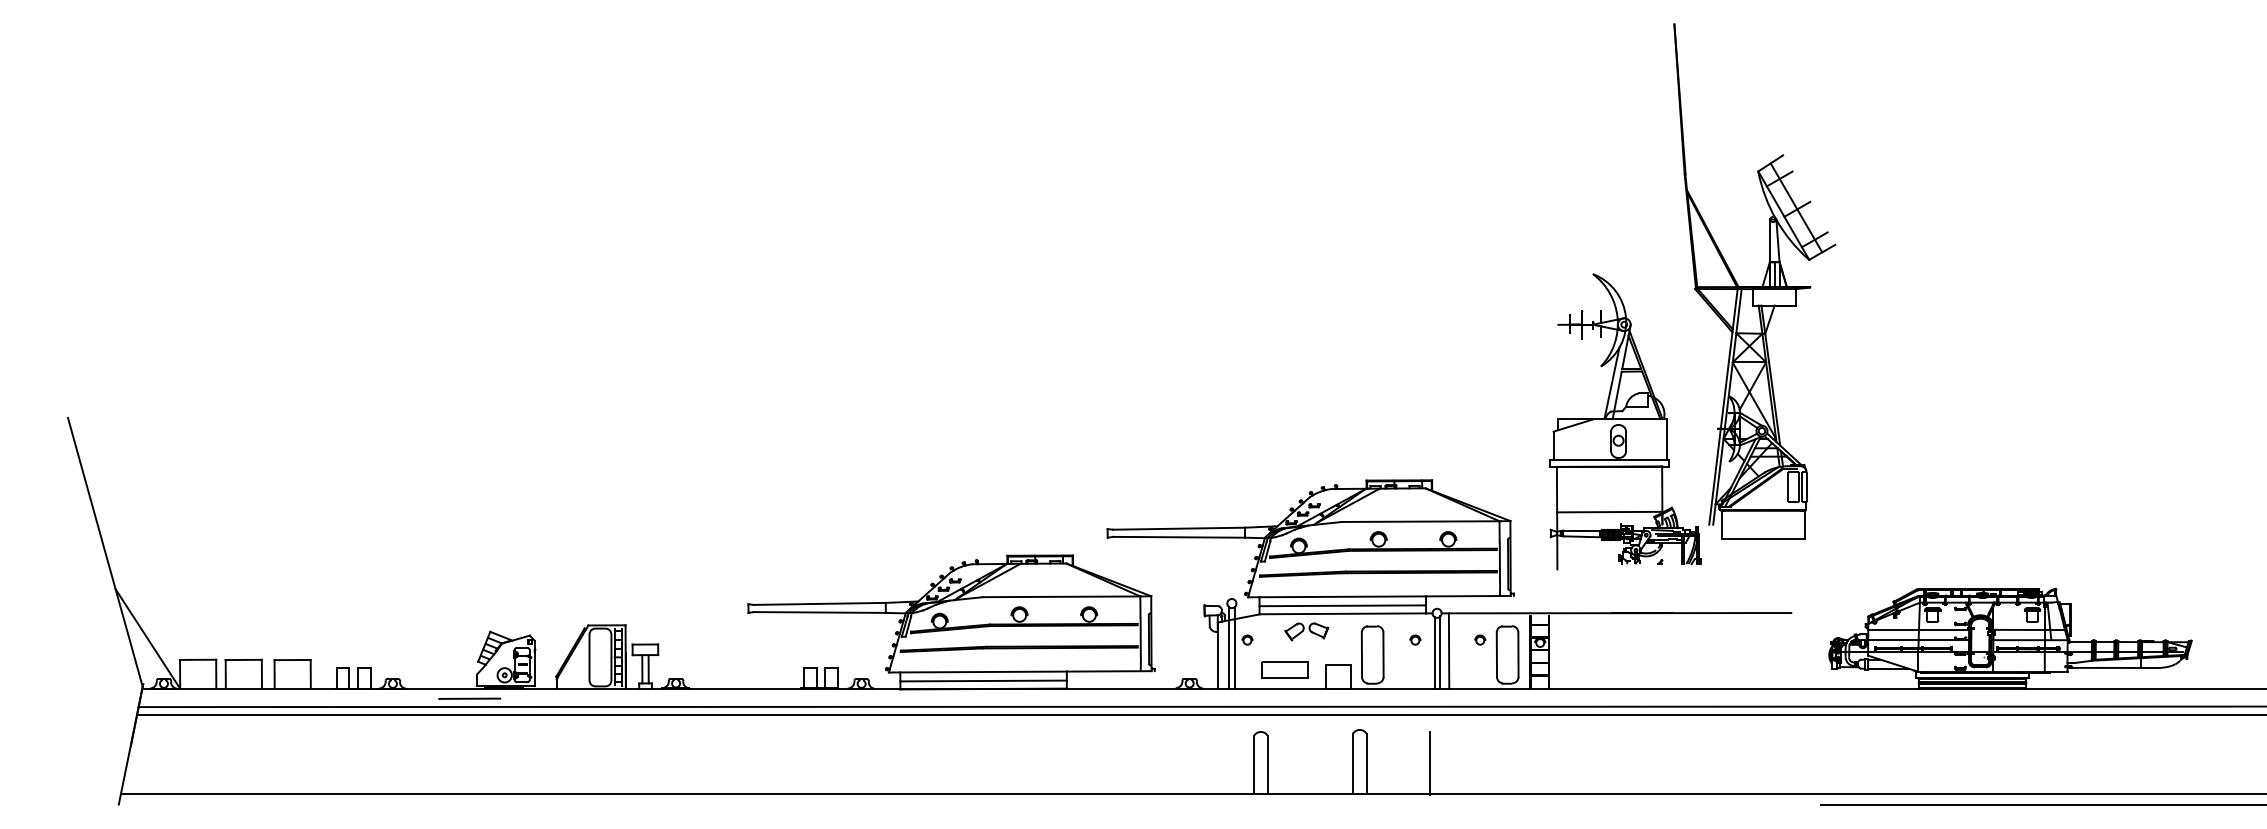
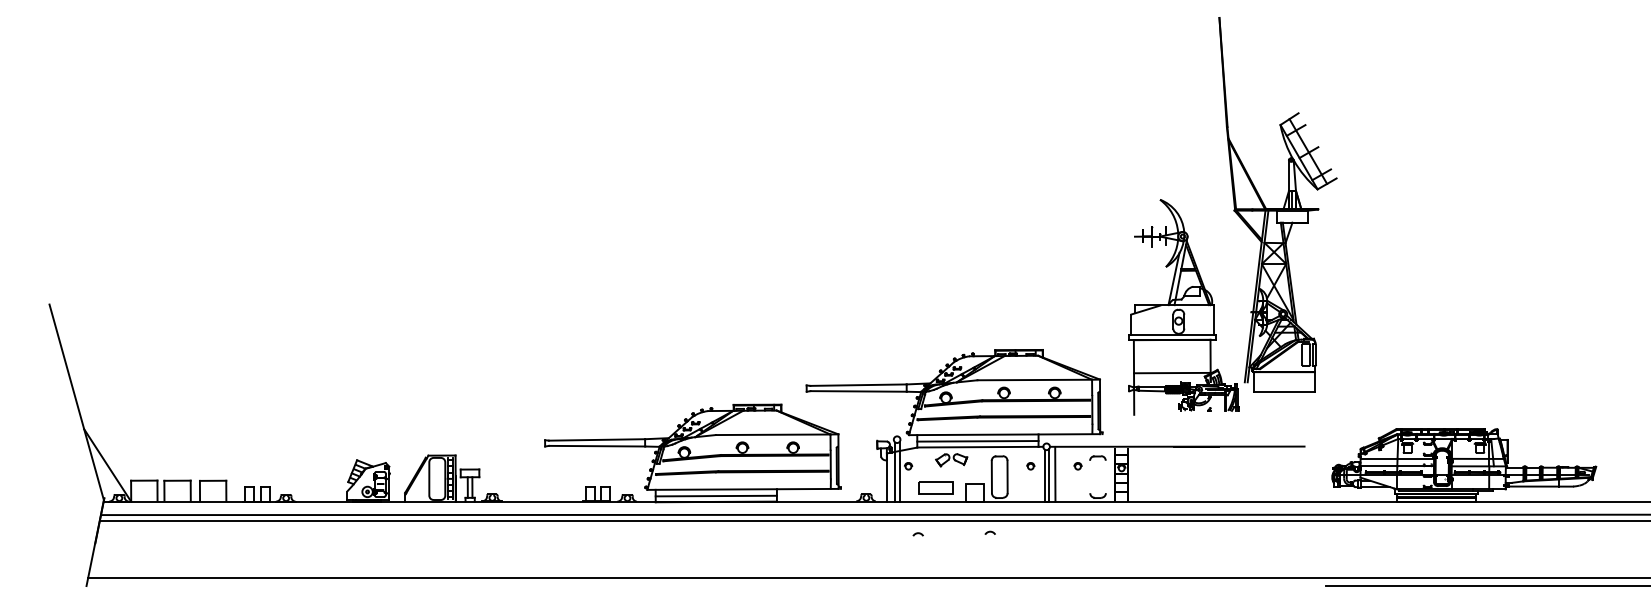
line: (1497, 654) -> (1090, 476), removed
line: (1517, 654) -> (1105, 476), removed
line: (468, 698) -> (341, 508), removed
line: (1353, 762) -> (985, 555), removed
line: (1366, 762) -> (995, 555), removed
line: (1430, 763) -> (1041, 556), removed
line: (1254, 765) -> (913, 557), removed
line: (1268, 765) -> (923, 557), removed

